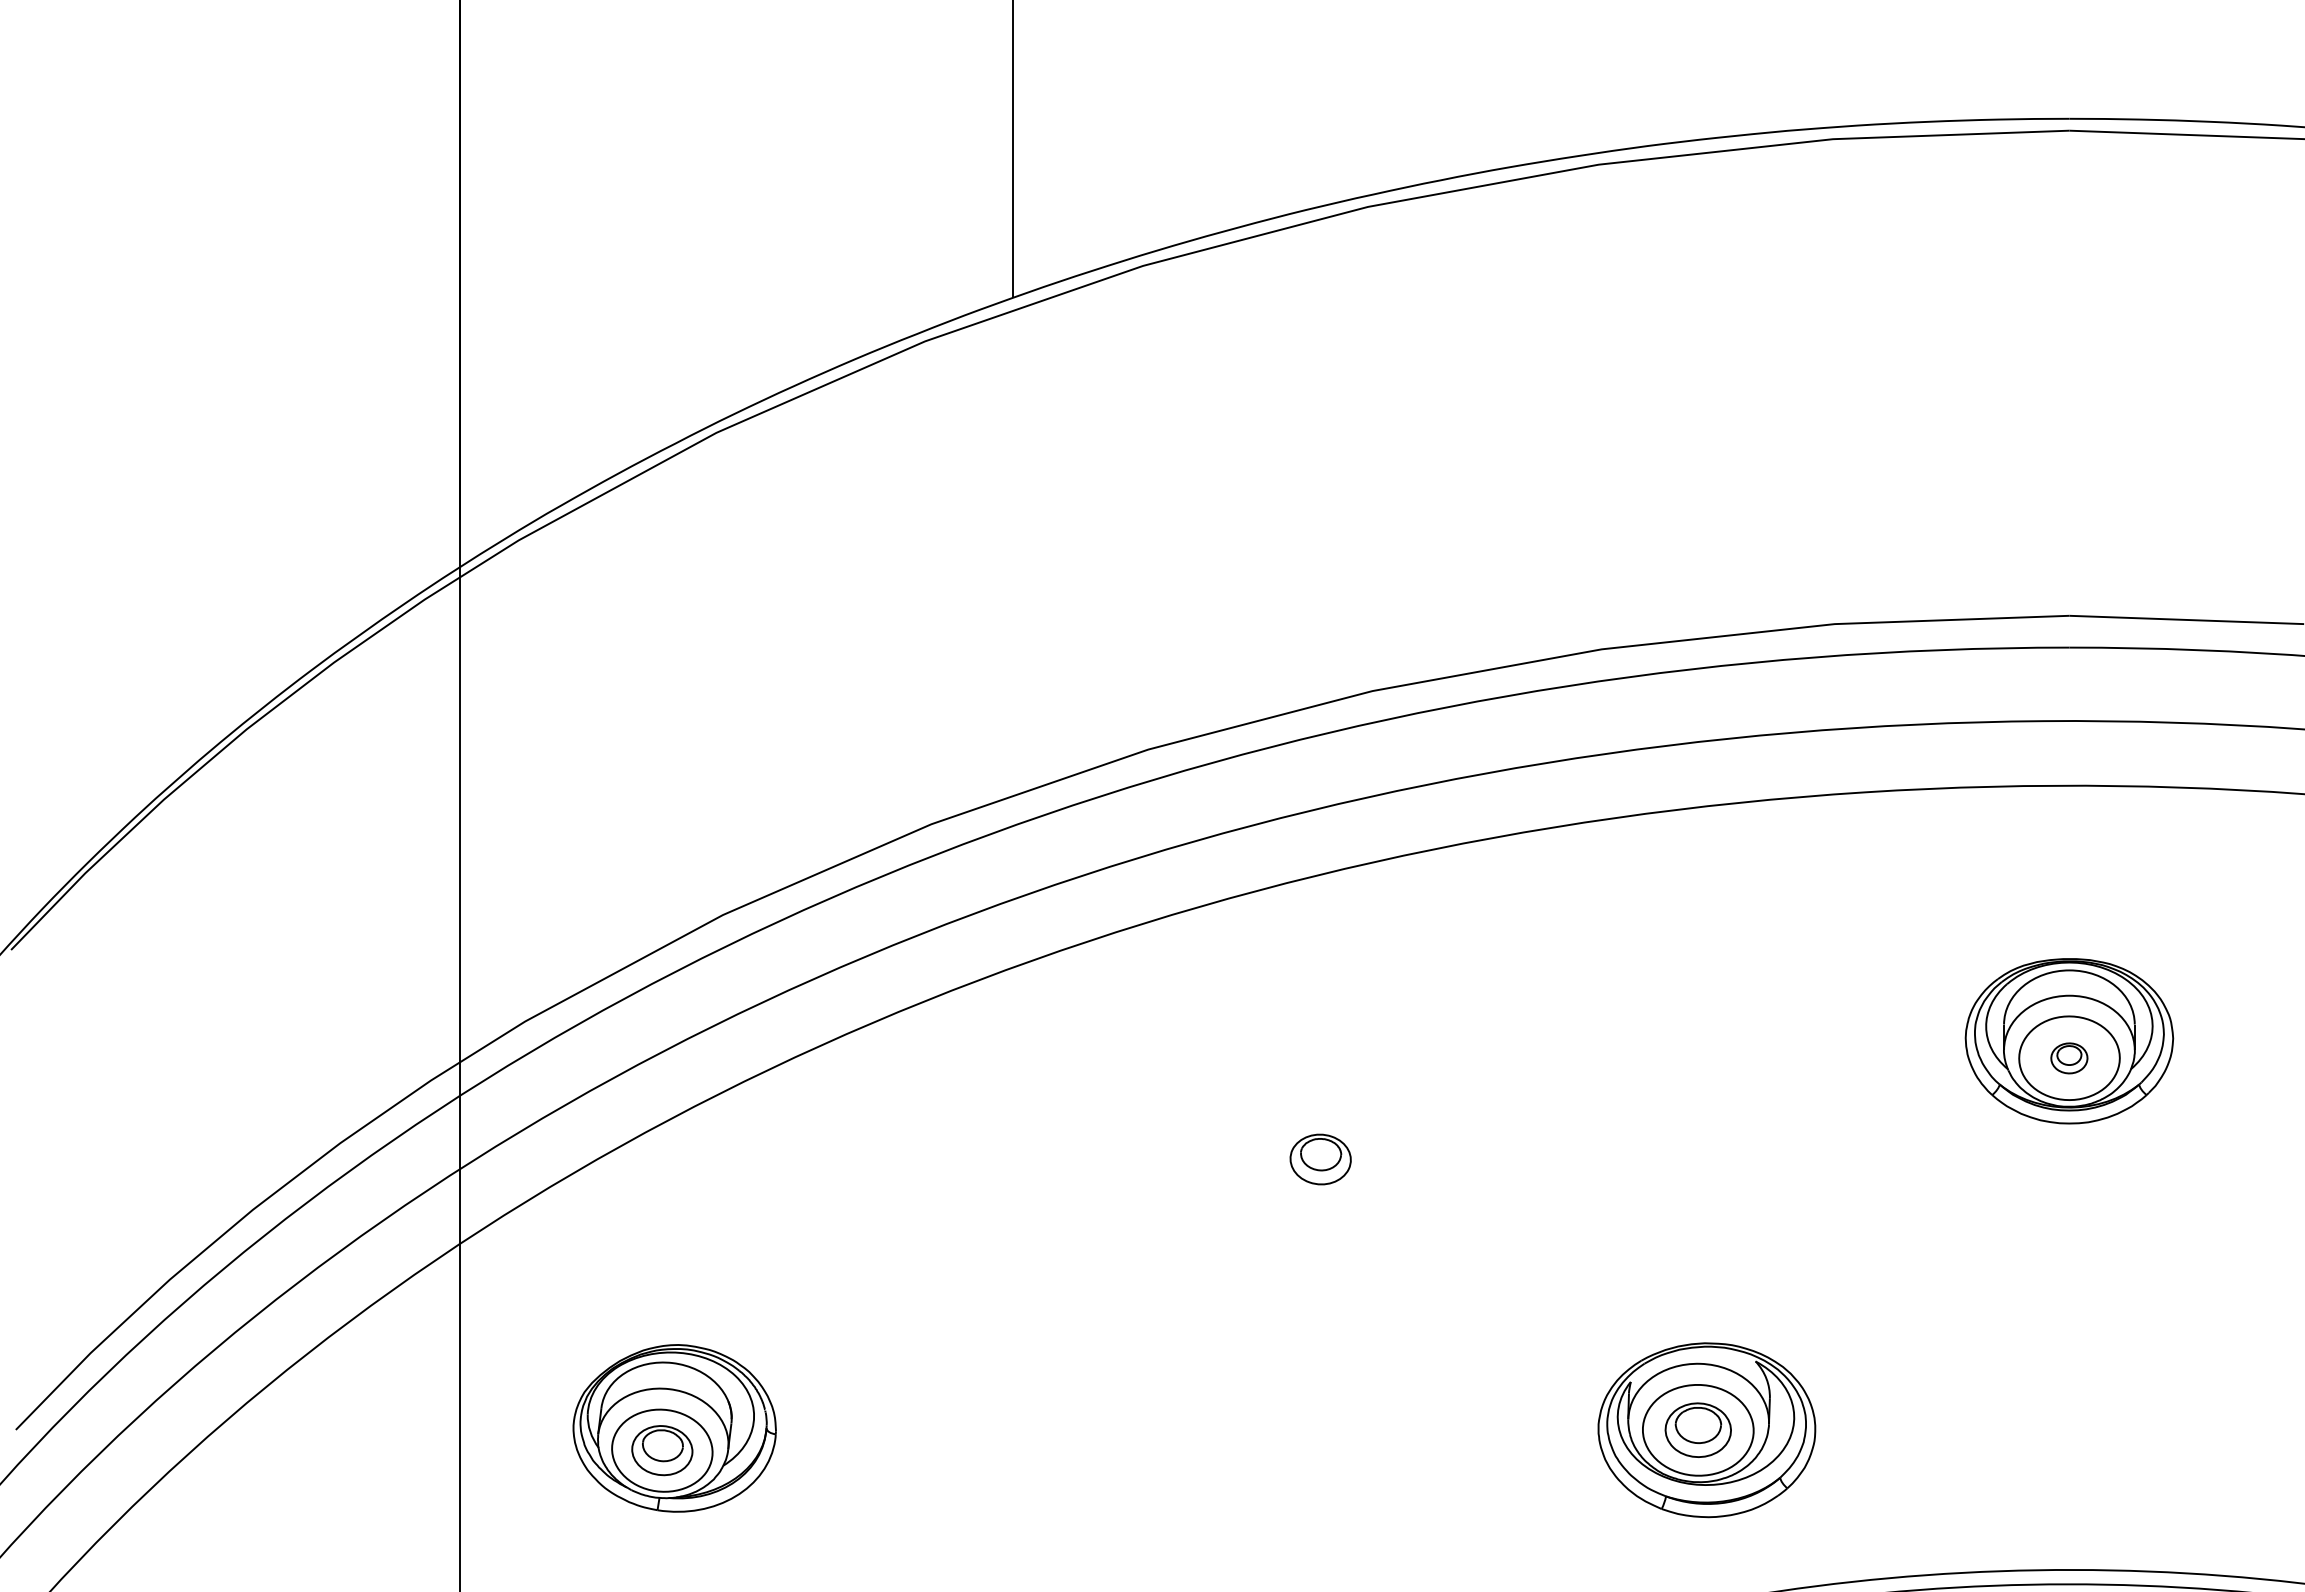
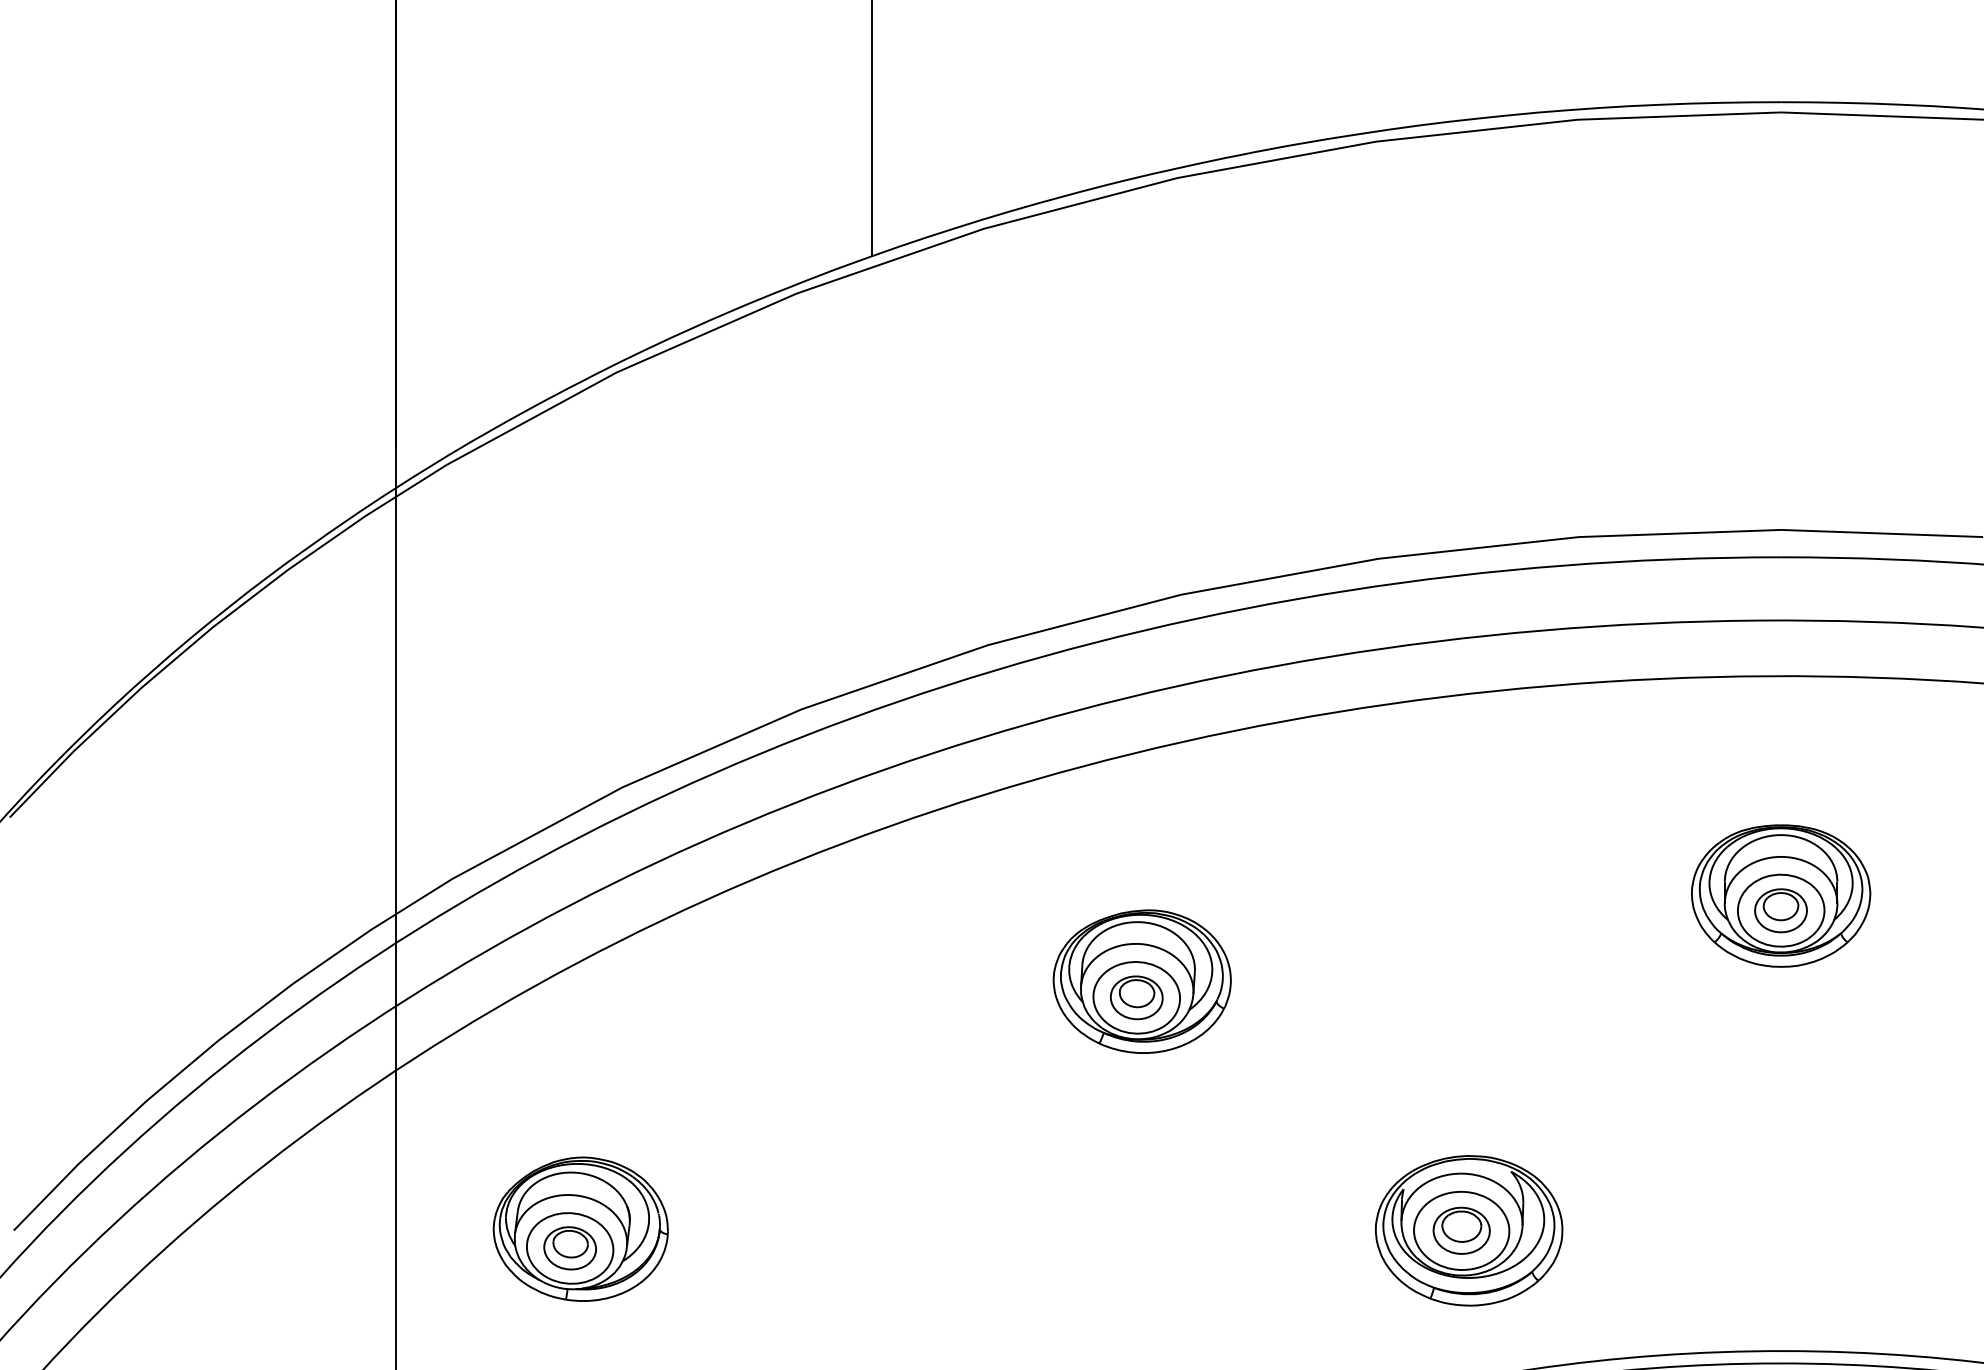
part: (2069, 1058) -> (1781, 910), size x1.67
part: (1326, 1140) -> (1141, 981), added

